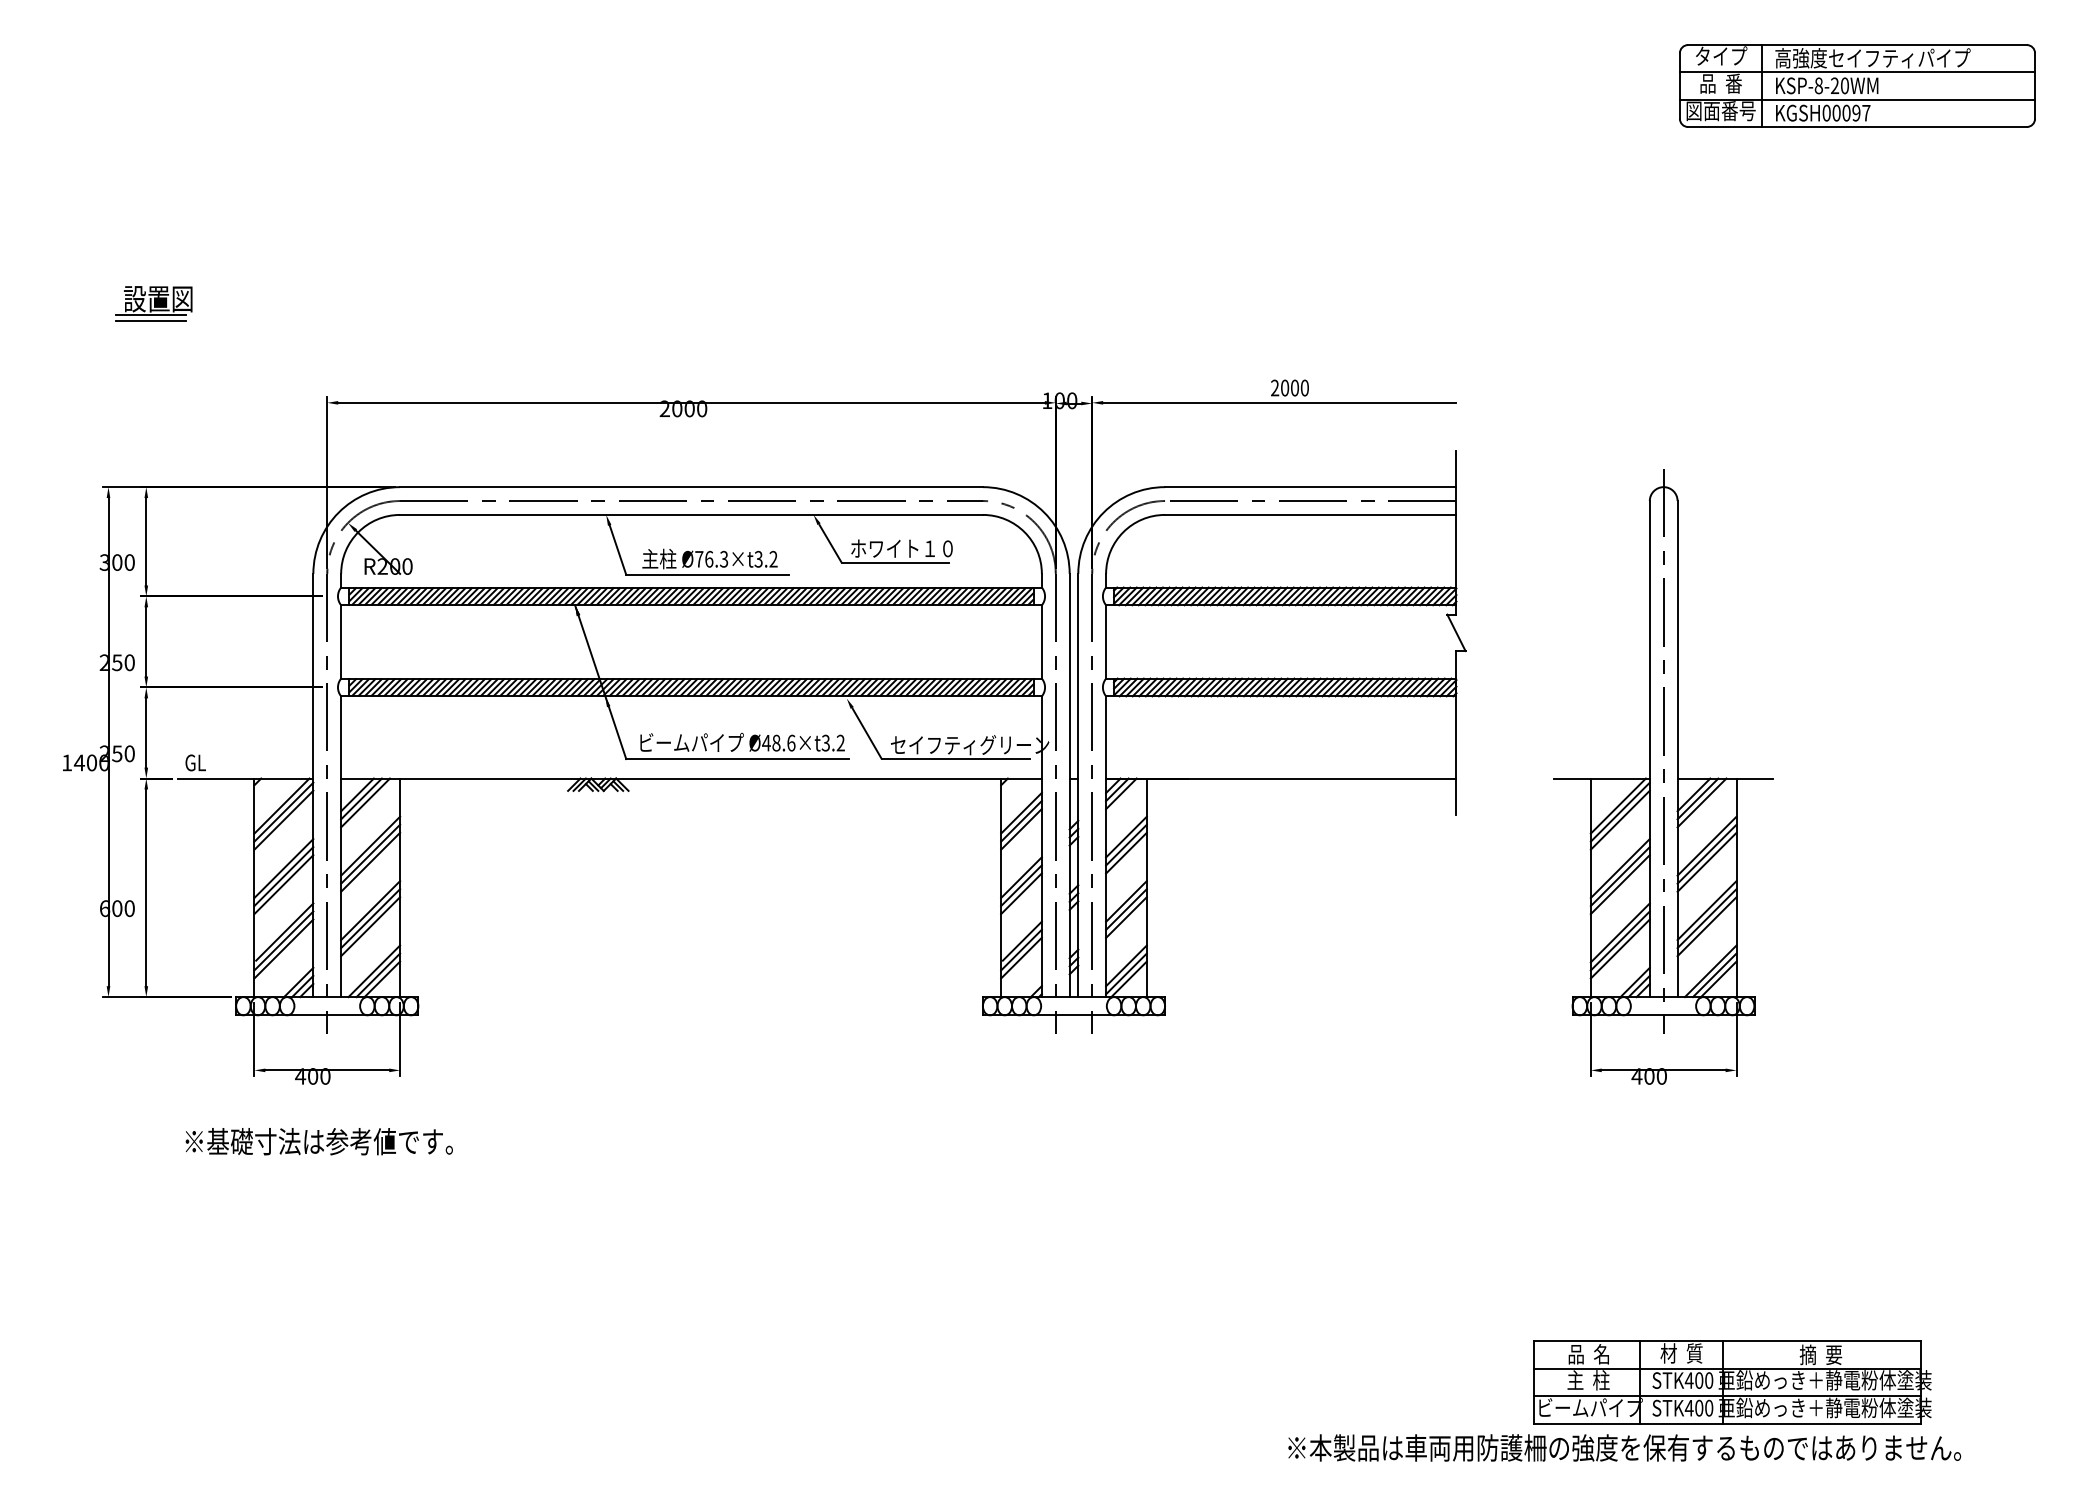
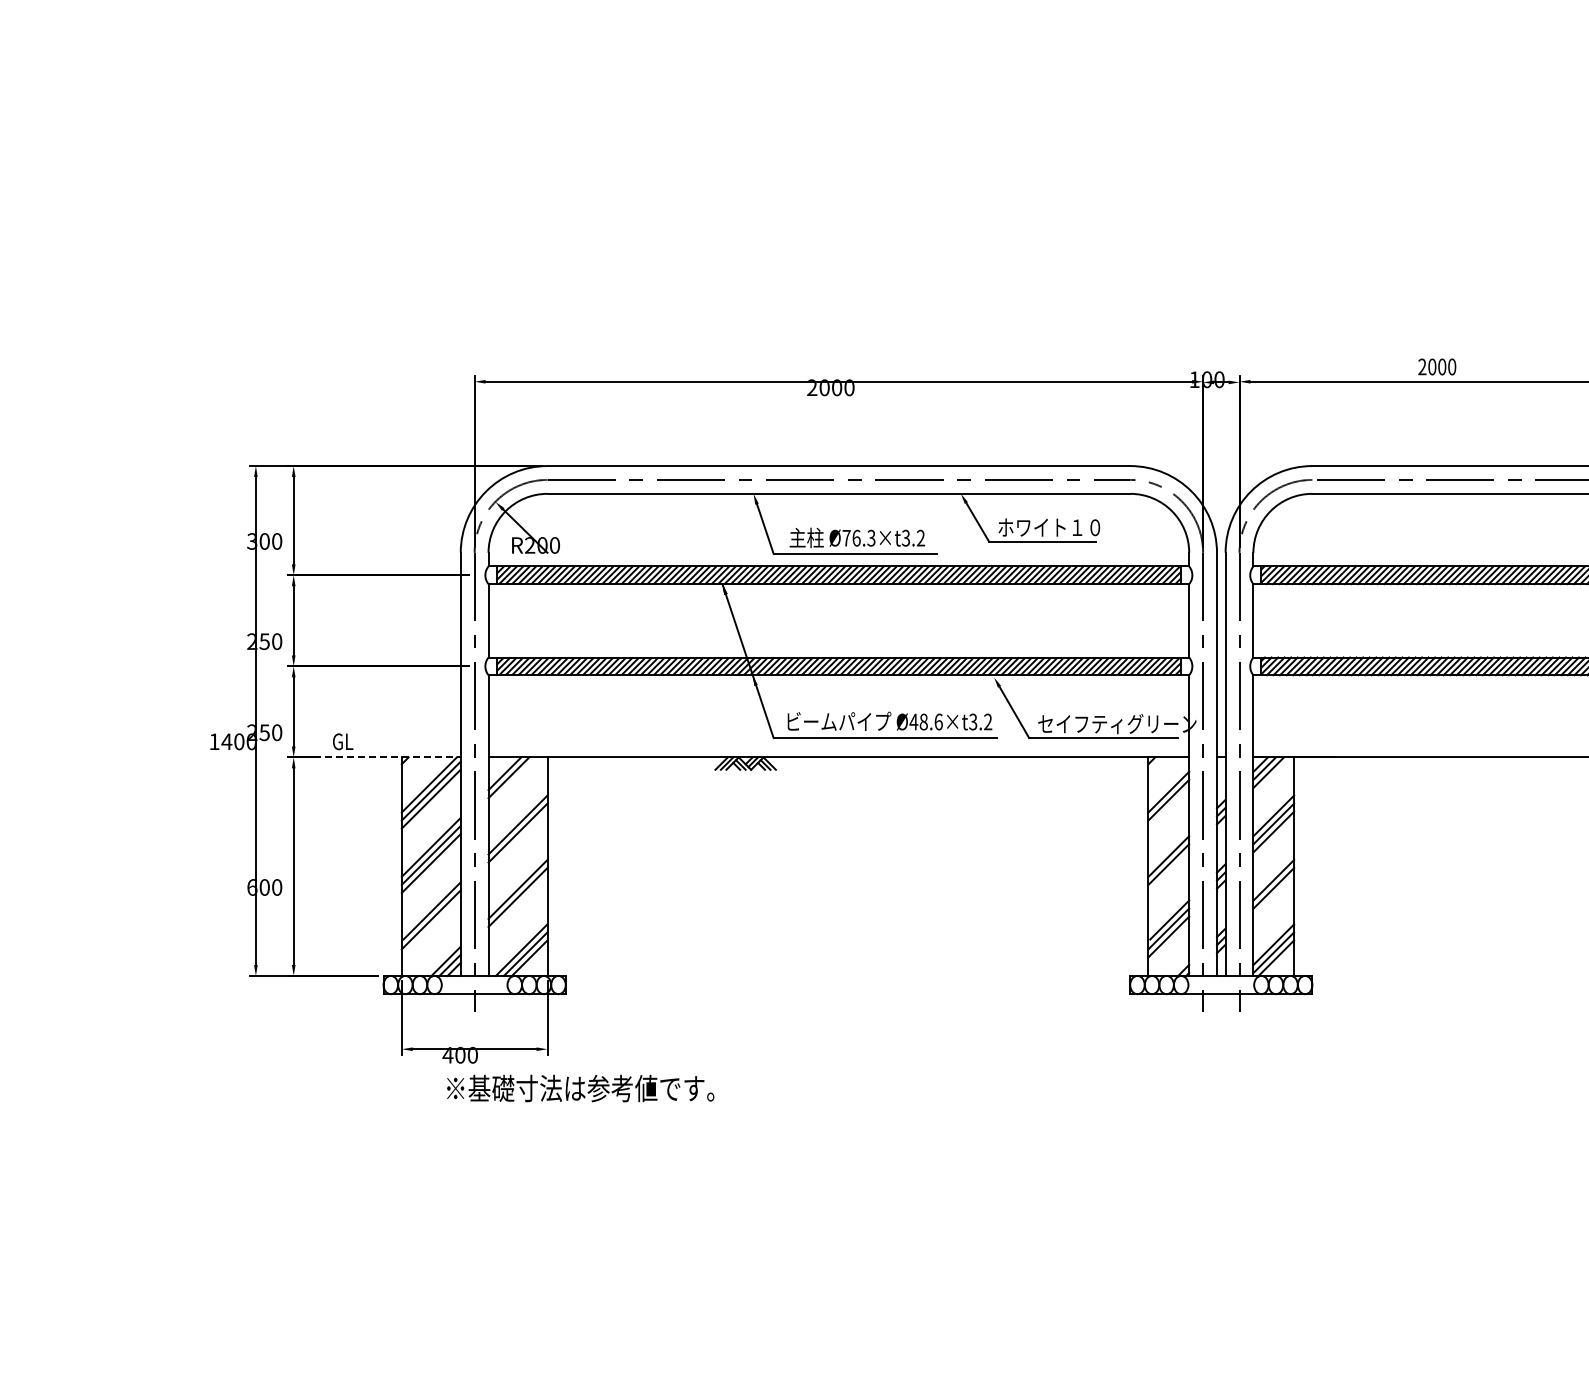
part: (153, 303) -> (300, 282), removed
line: (245, 778) -> (392, 757), solid -> dashed
line: (365, 802) -> (512, 781), removed
line: (1021, 828) -> (1168, 807), removed
line: (370, 861) -> (517, 840), removed
line: (1021, 893) -> (1168, 872), removed
line: (1126, 917) -> (1273, 896), removed
line: (370, 926) -> (517, 905), removed
line: (283, 948) -> (430, 927), removed
text: (318, 1141) -> (579, 1088), moved

